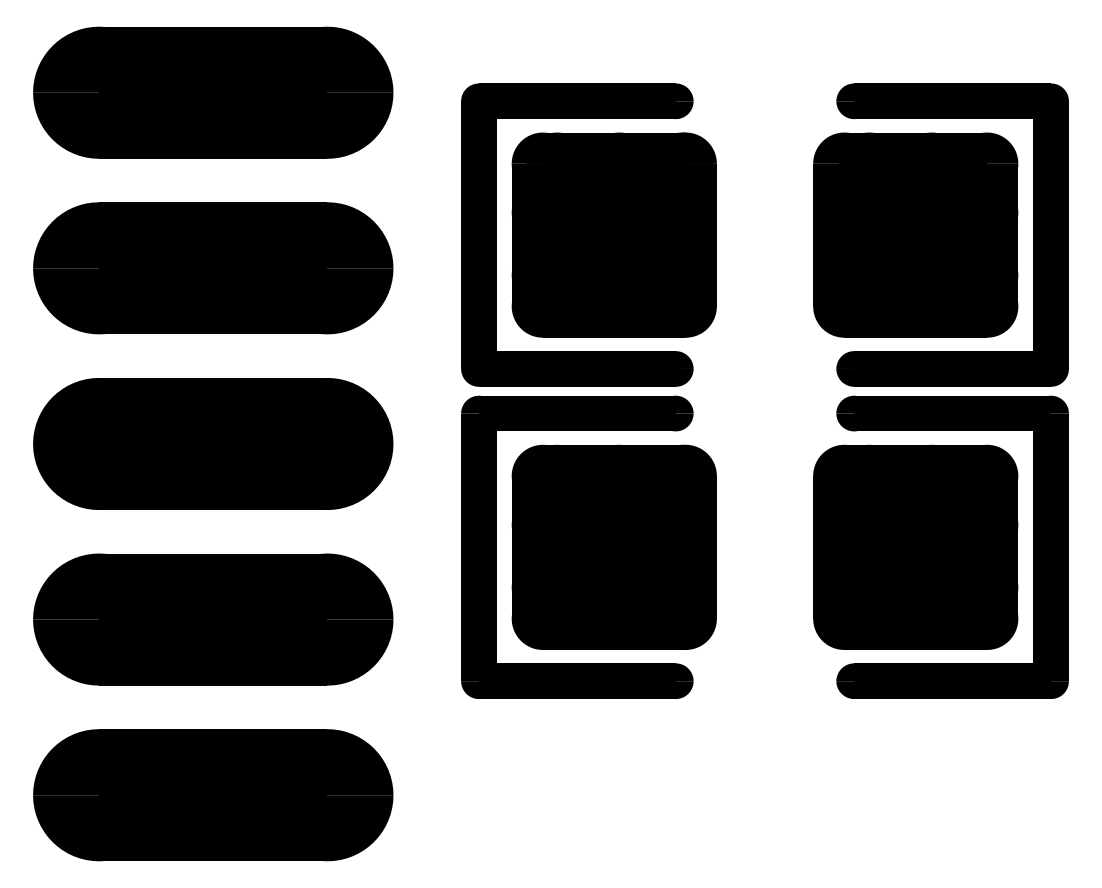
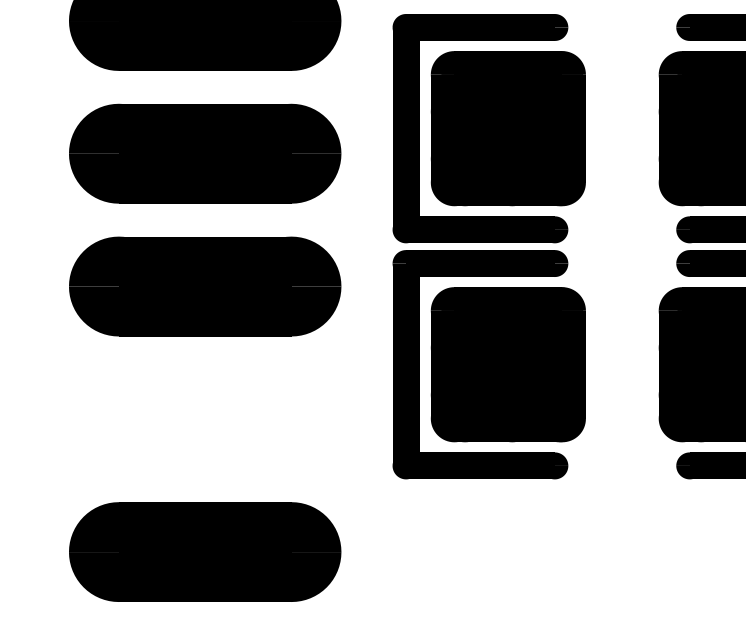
part: (213, 619) -> (205, 419), removed

